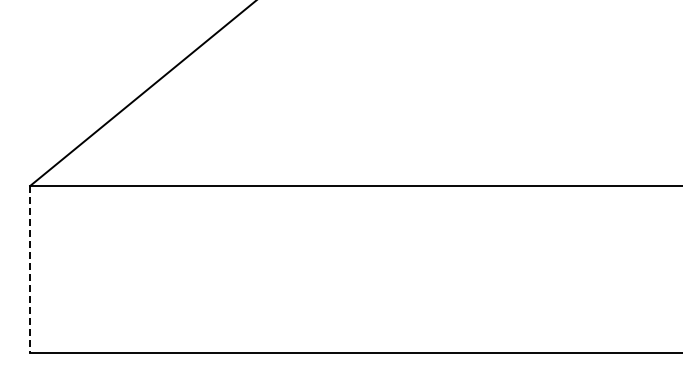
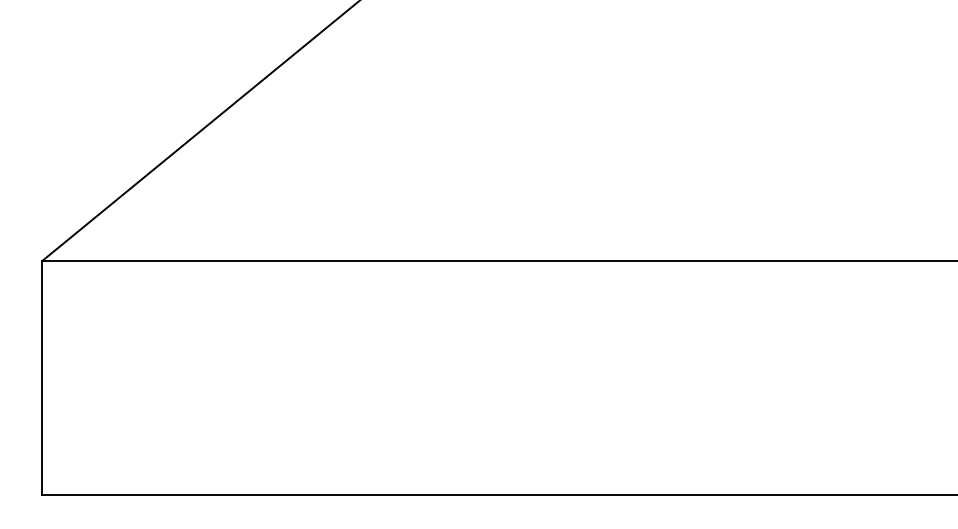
line: (30, 269) -> (42, 378), dashed -> solid

